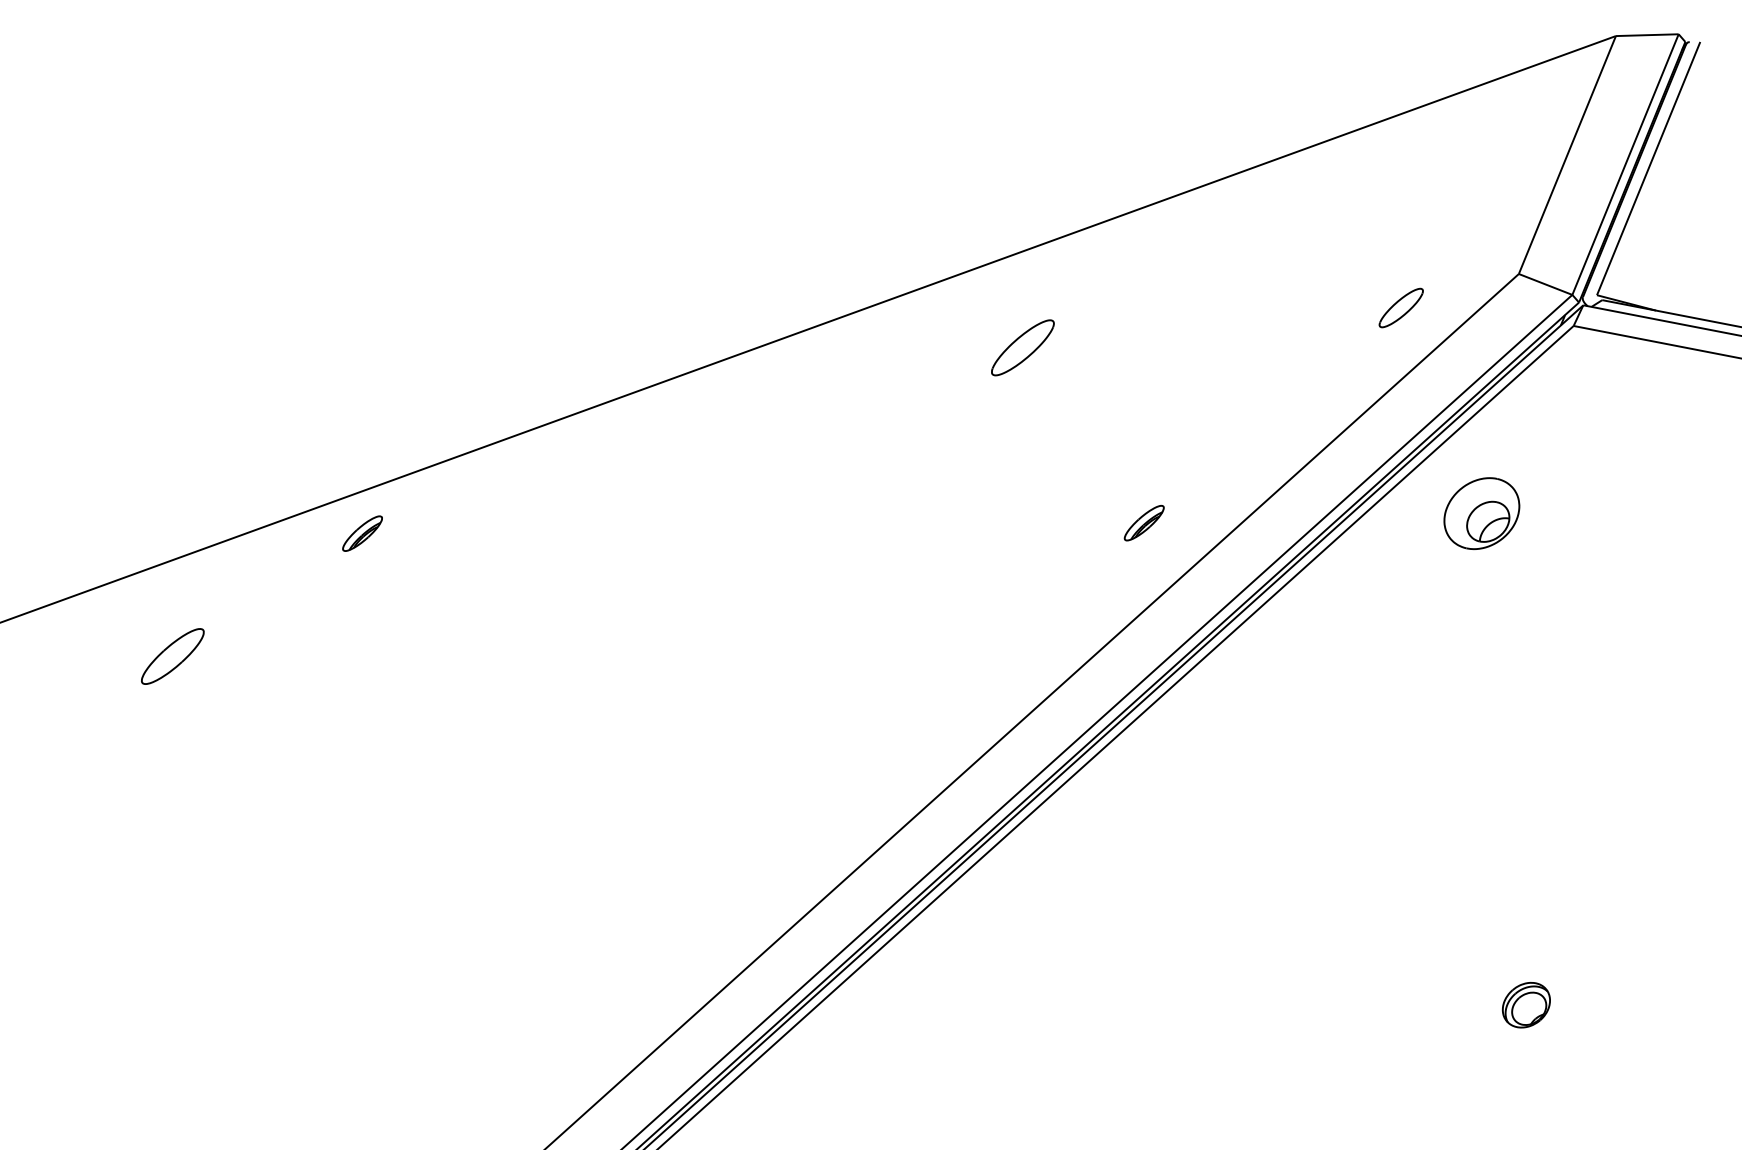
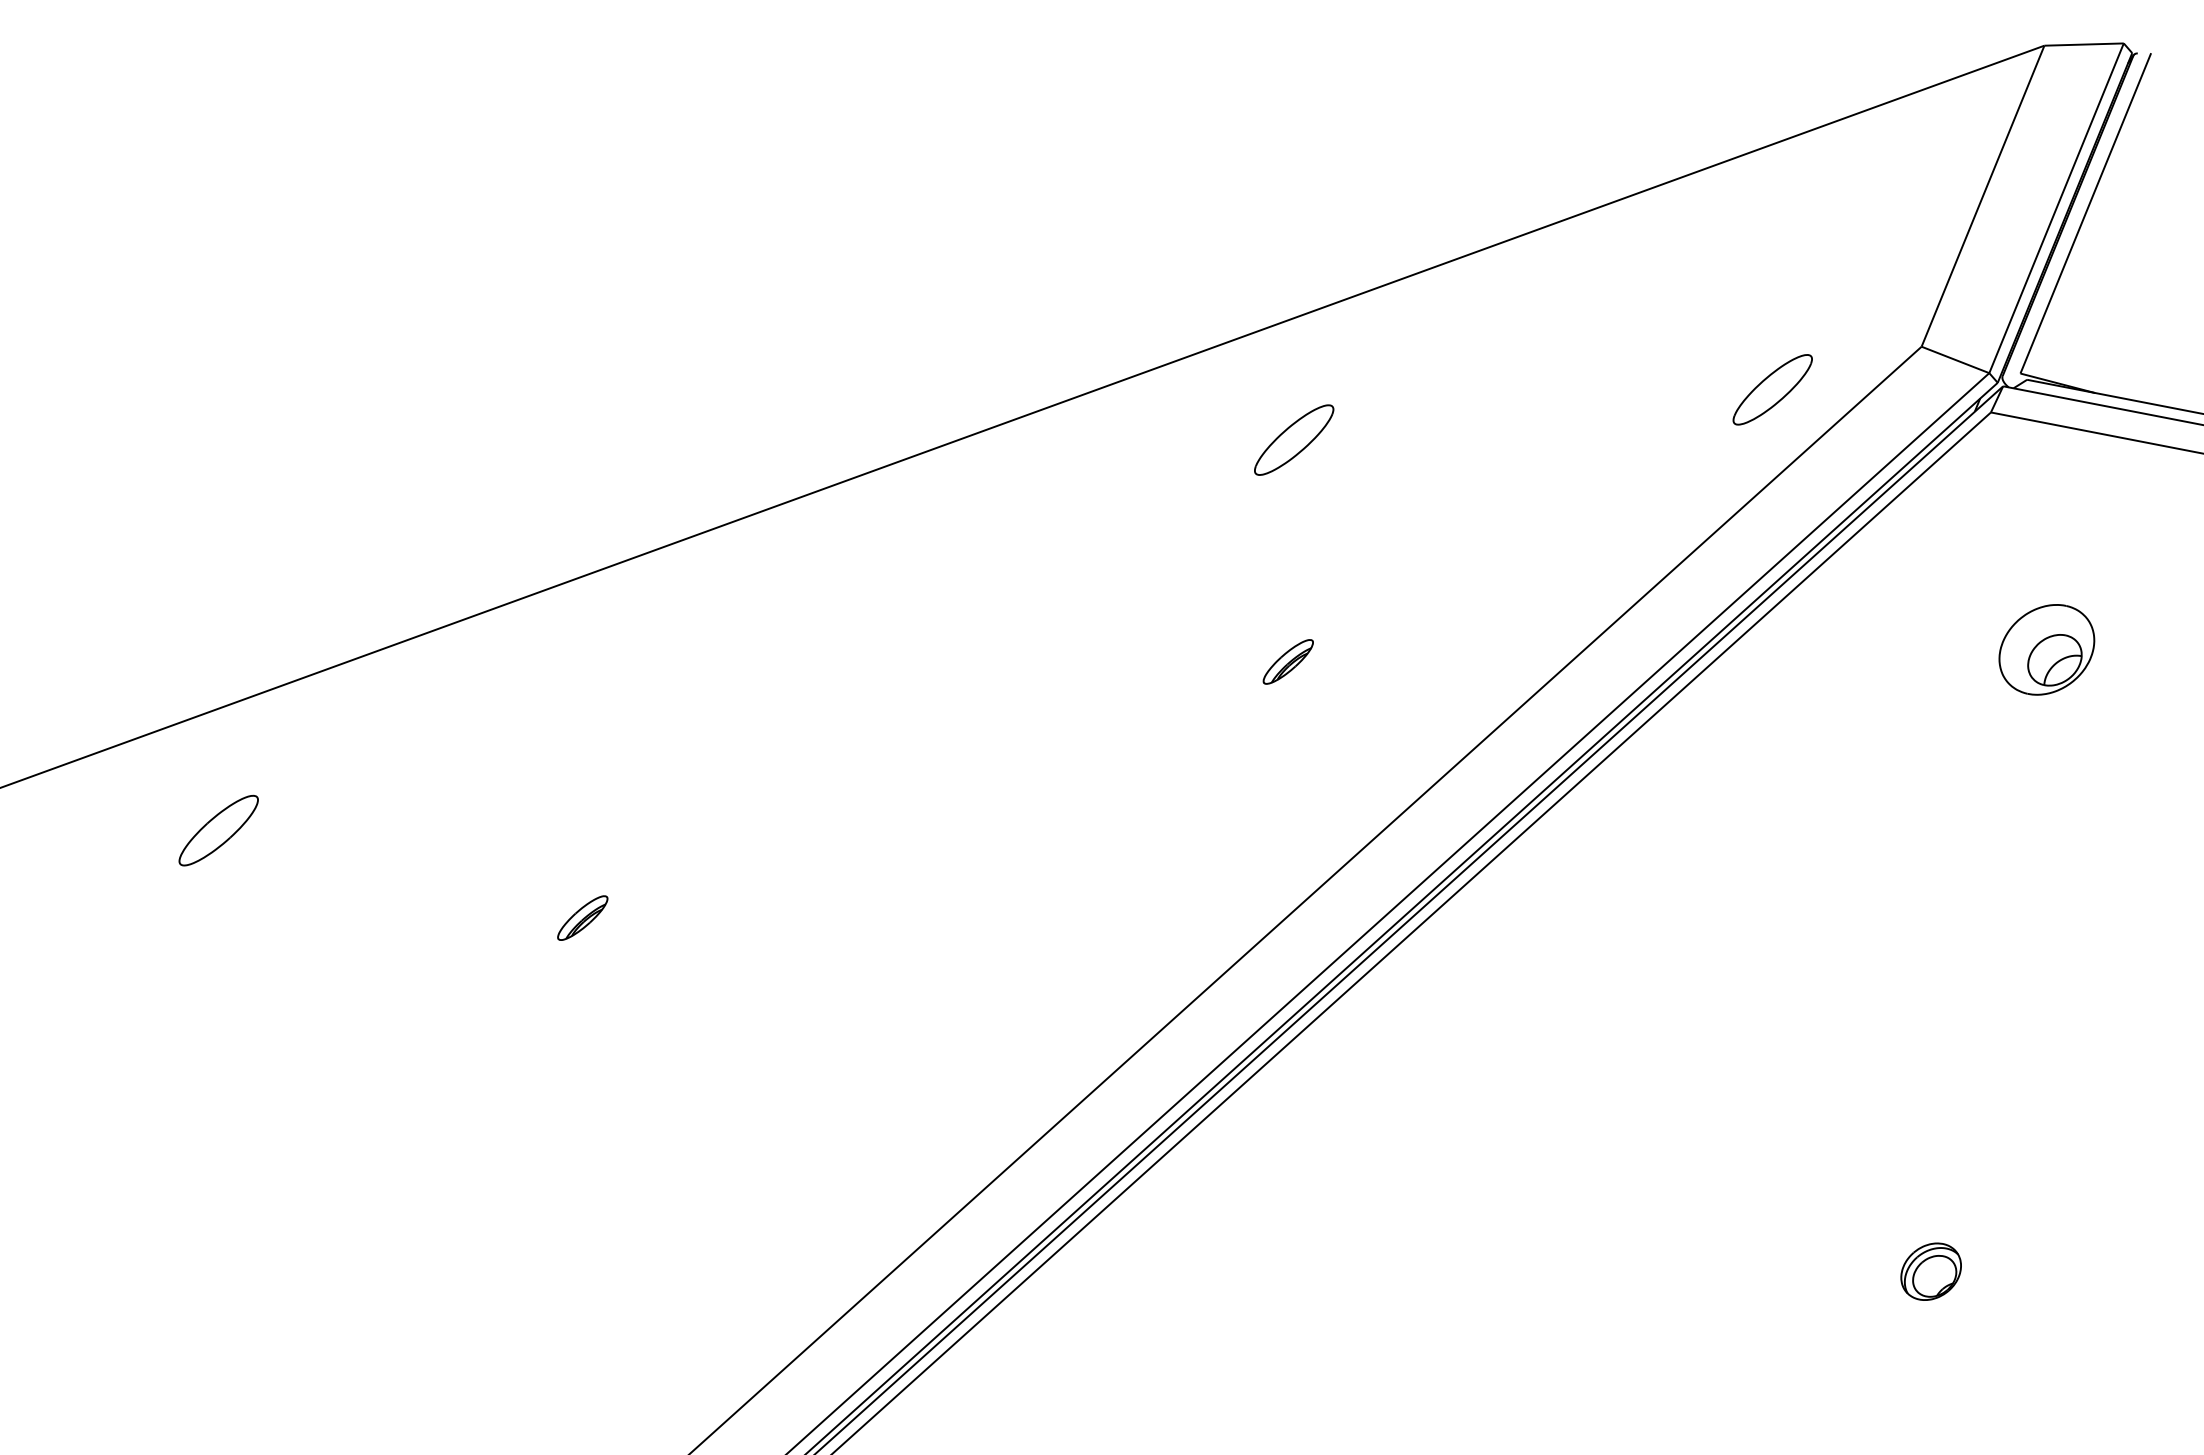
part: (1401, 307) -> (1773, 389), size x1.43
part: (1481, 513) -> (2046, 649), moved
part: (1143, 523) -> (1287, 662), moved
part: (362, 533) -> (582, 917), moved

